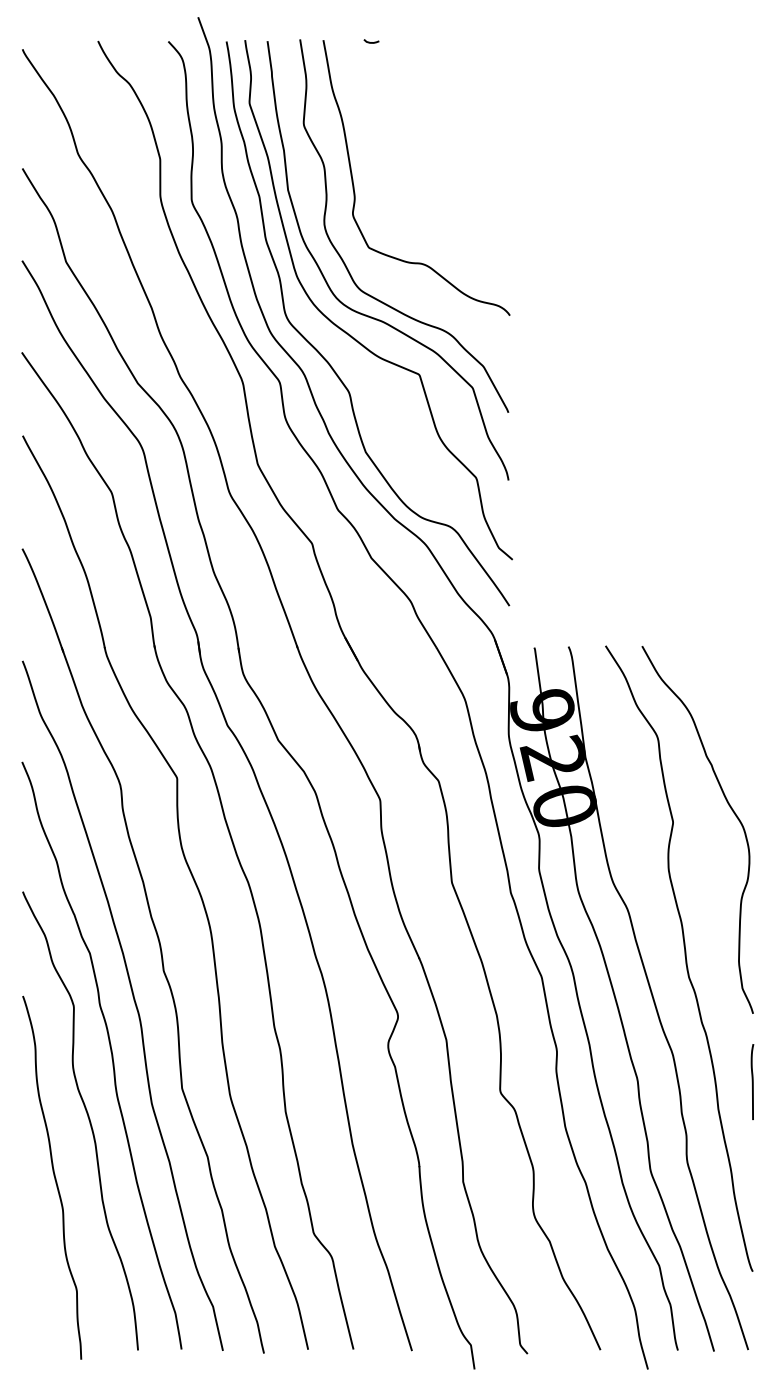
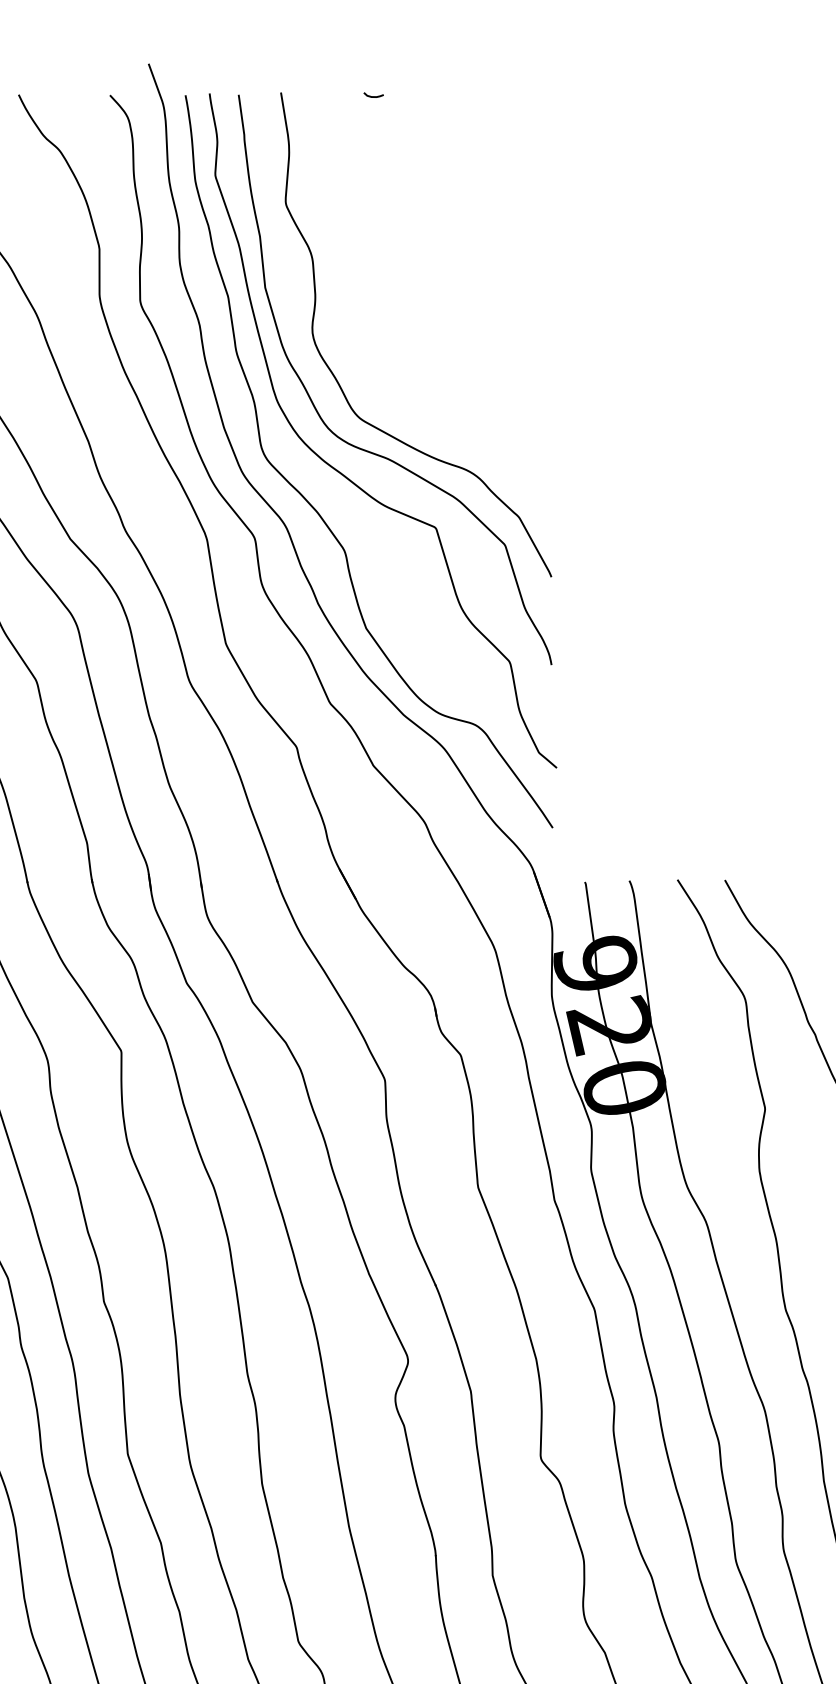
curve: (354, 185) -> (351, 282), removed

